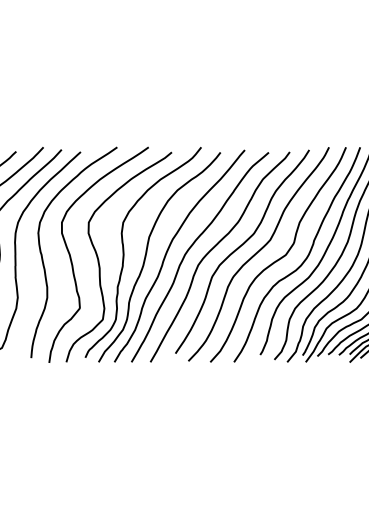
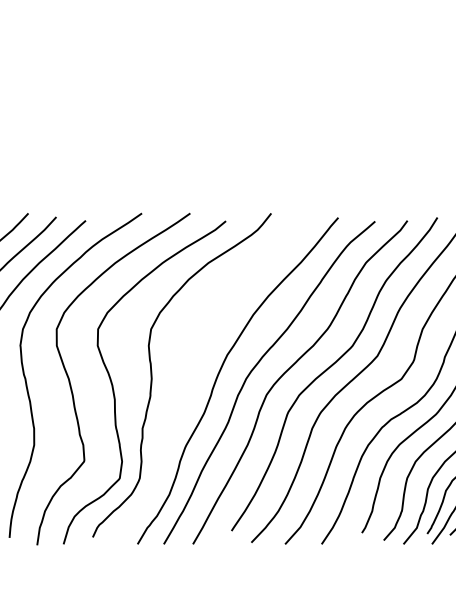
curve: (147, 252) -> (188, 375), removed

